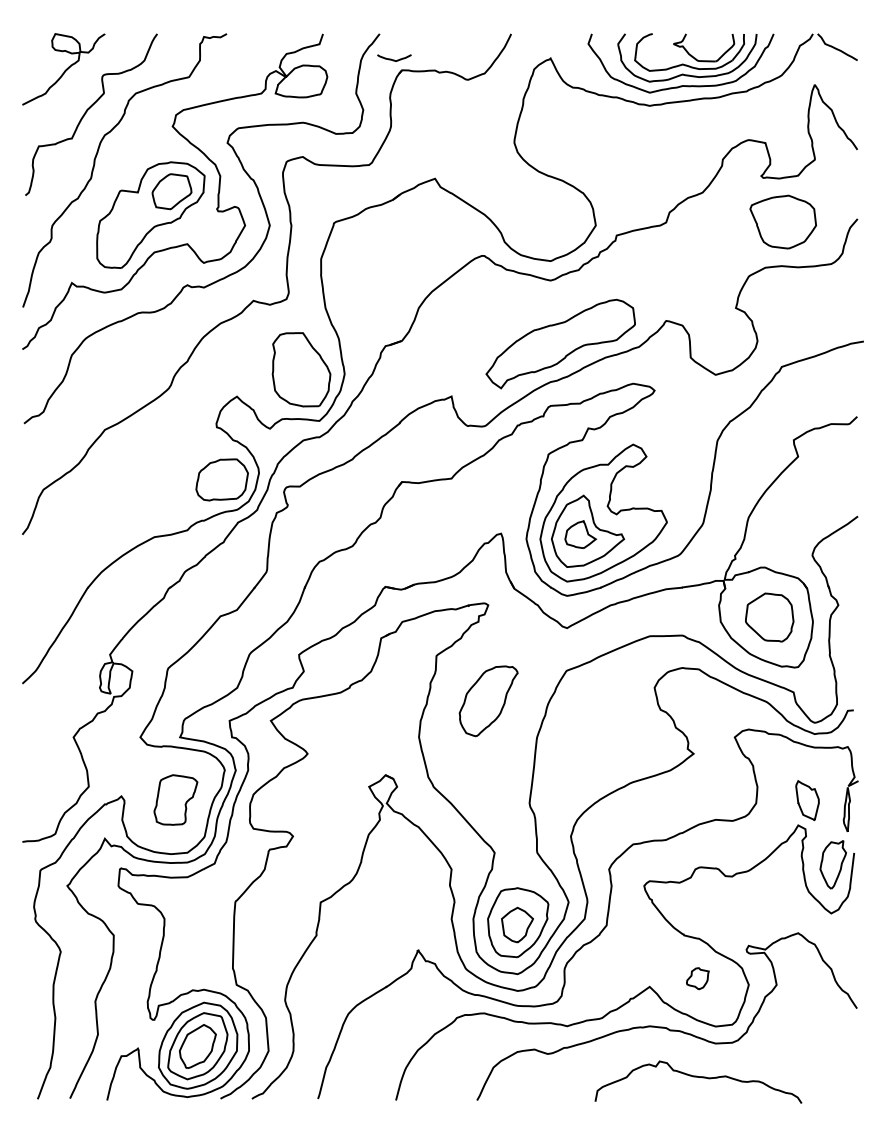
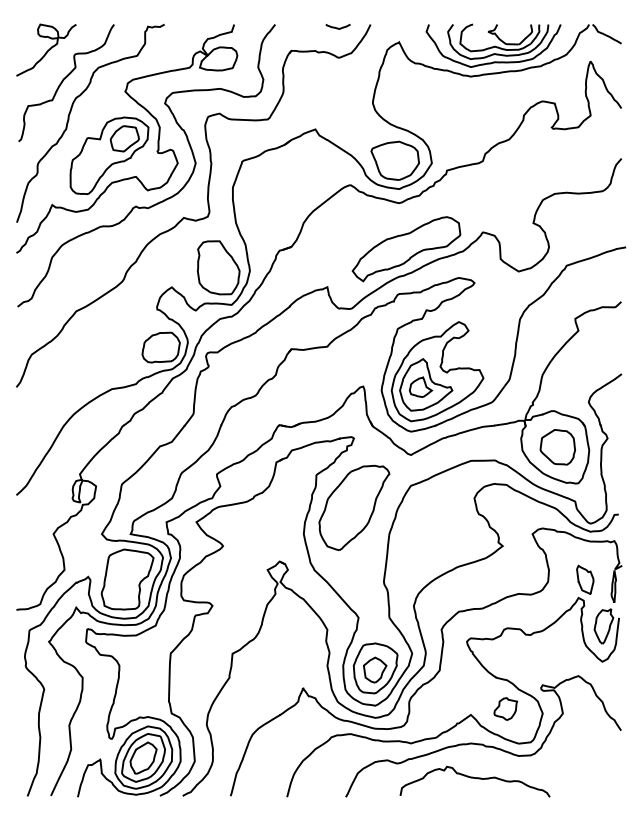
curve: (394, 59) -> (338, 27), moved
part: (782, 221) -> (394, 160), moved
part: (488, 701) -> (354, 508), size x1.67
part: (175, 799) -> (127, 579), size x1.67
part: (697, 978) -> (505, 708), size x1.43
curve: (698, 1077) -> (475, 778), moved

